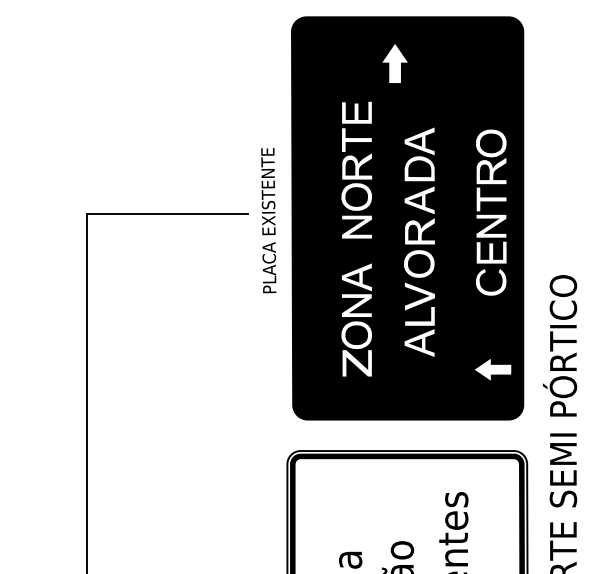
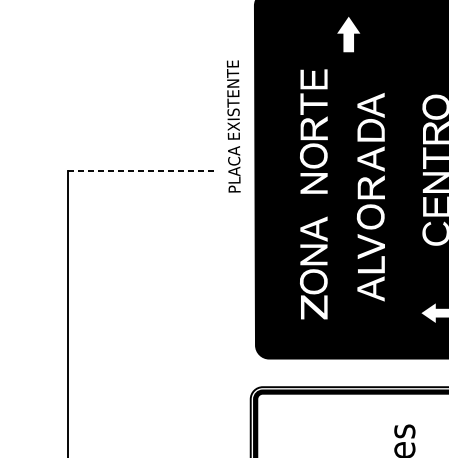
line: (166, 213) -> (140, 170), solid -> dashed
text: (268, 220) -> (233, 126), moved

